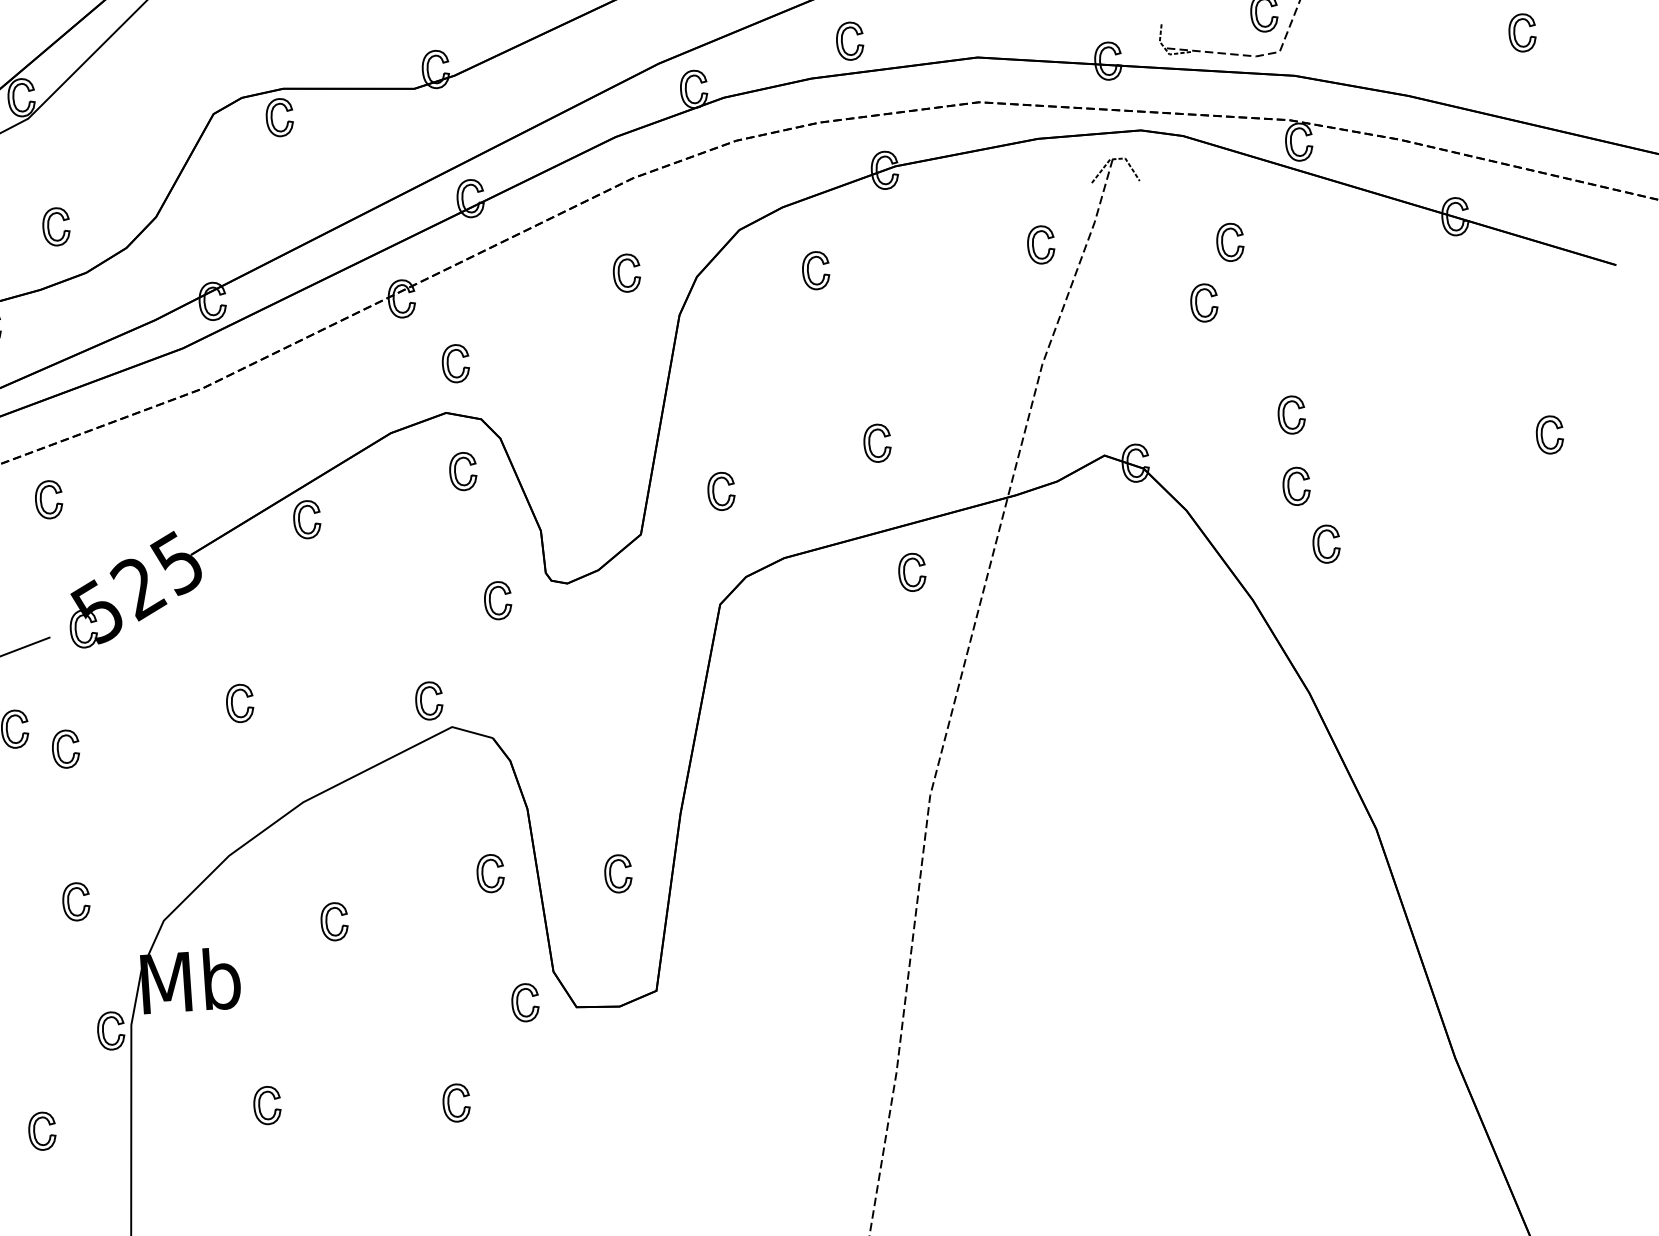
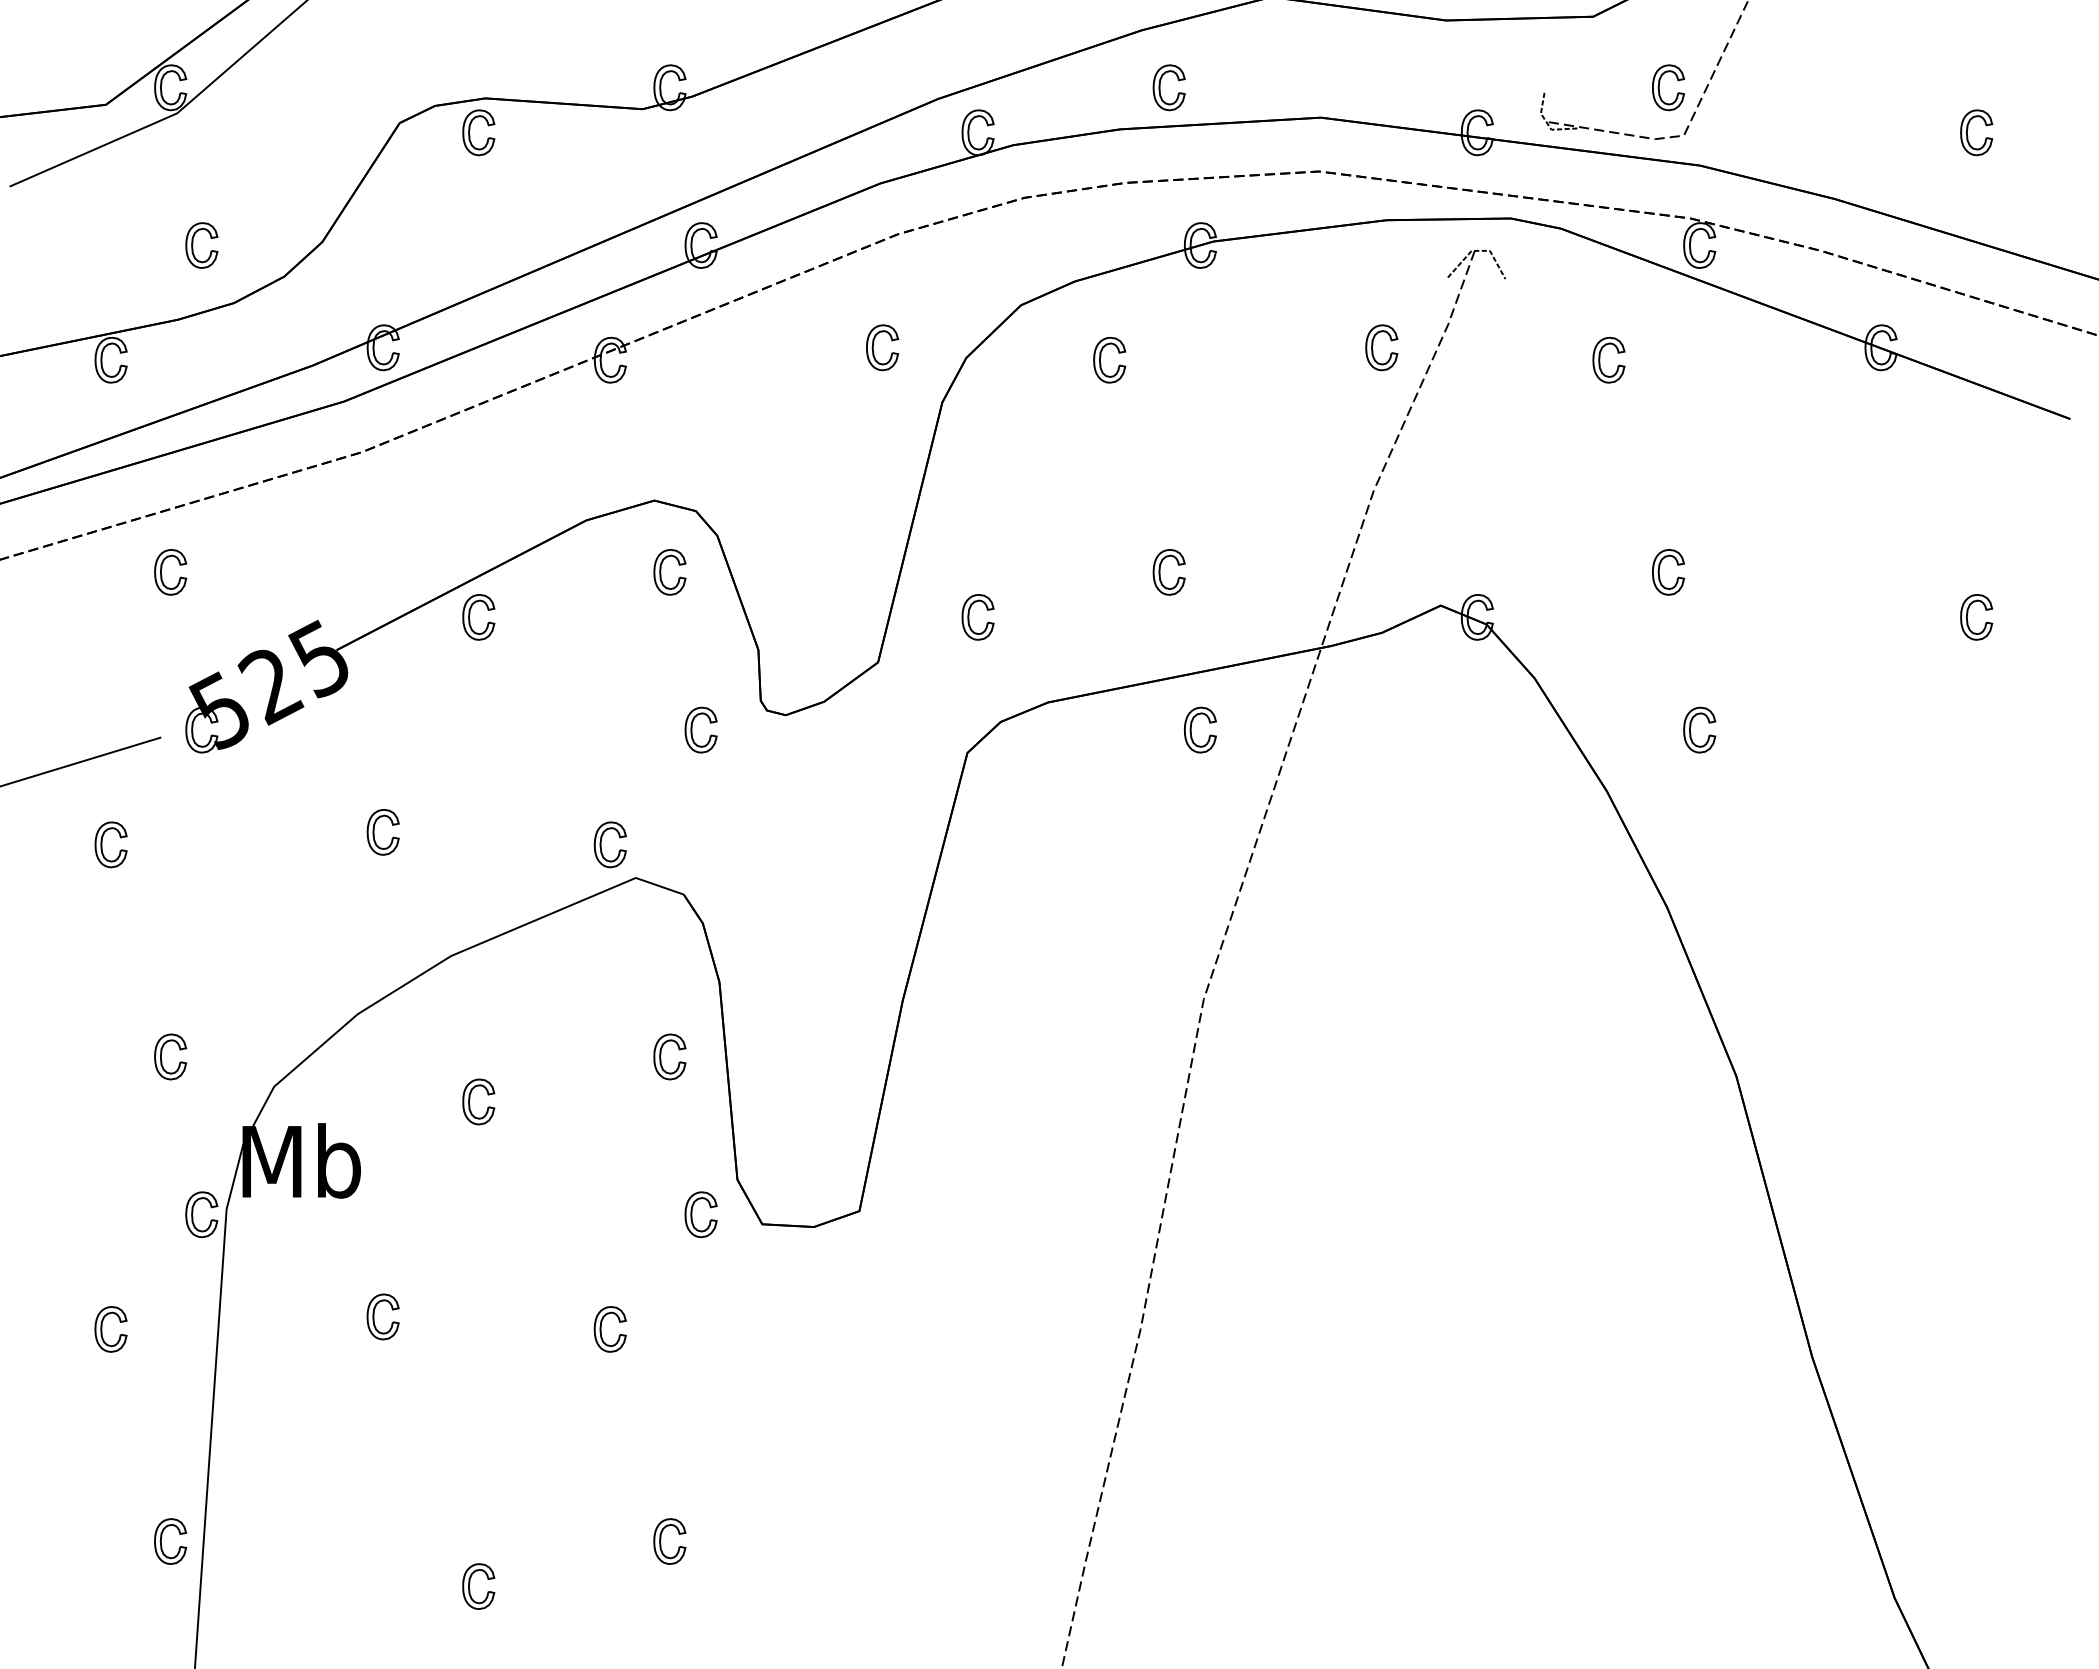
part: (1197, 301) -> (1564, 428), removed
part: (448, 364) -> (661, 442), removed
part: (1289, 487) -> (1659, 658), removed
part: (58, 745) -> (162, 868), removed
part: (611, 874) -> (814, 1067), removed

